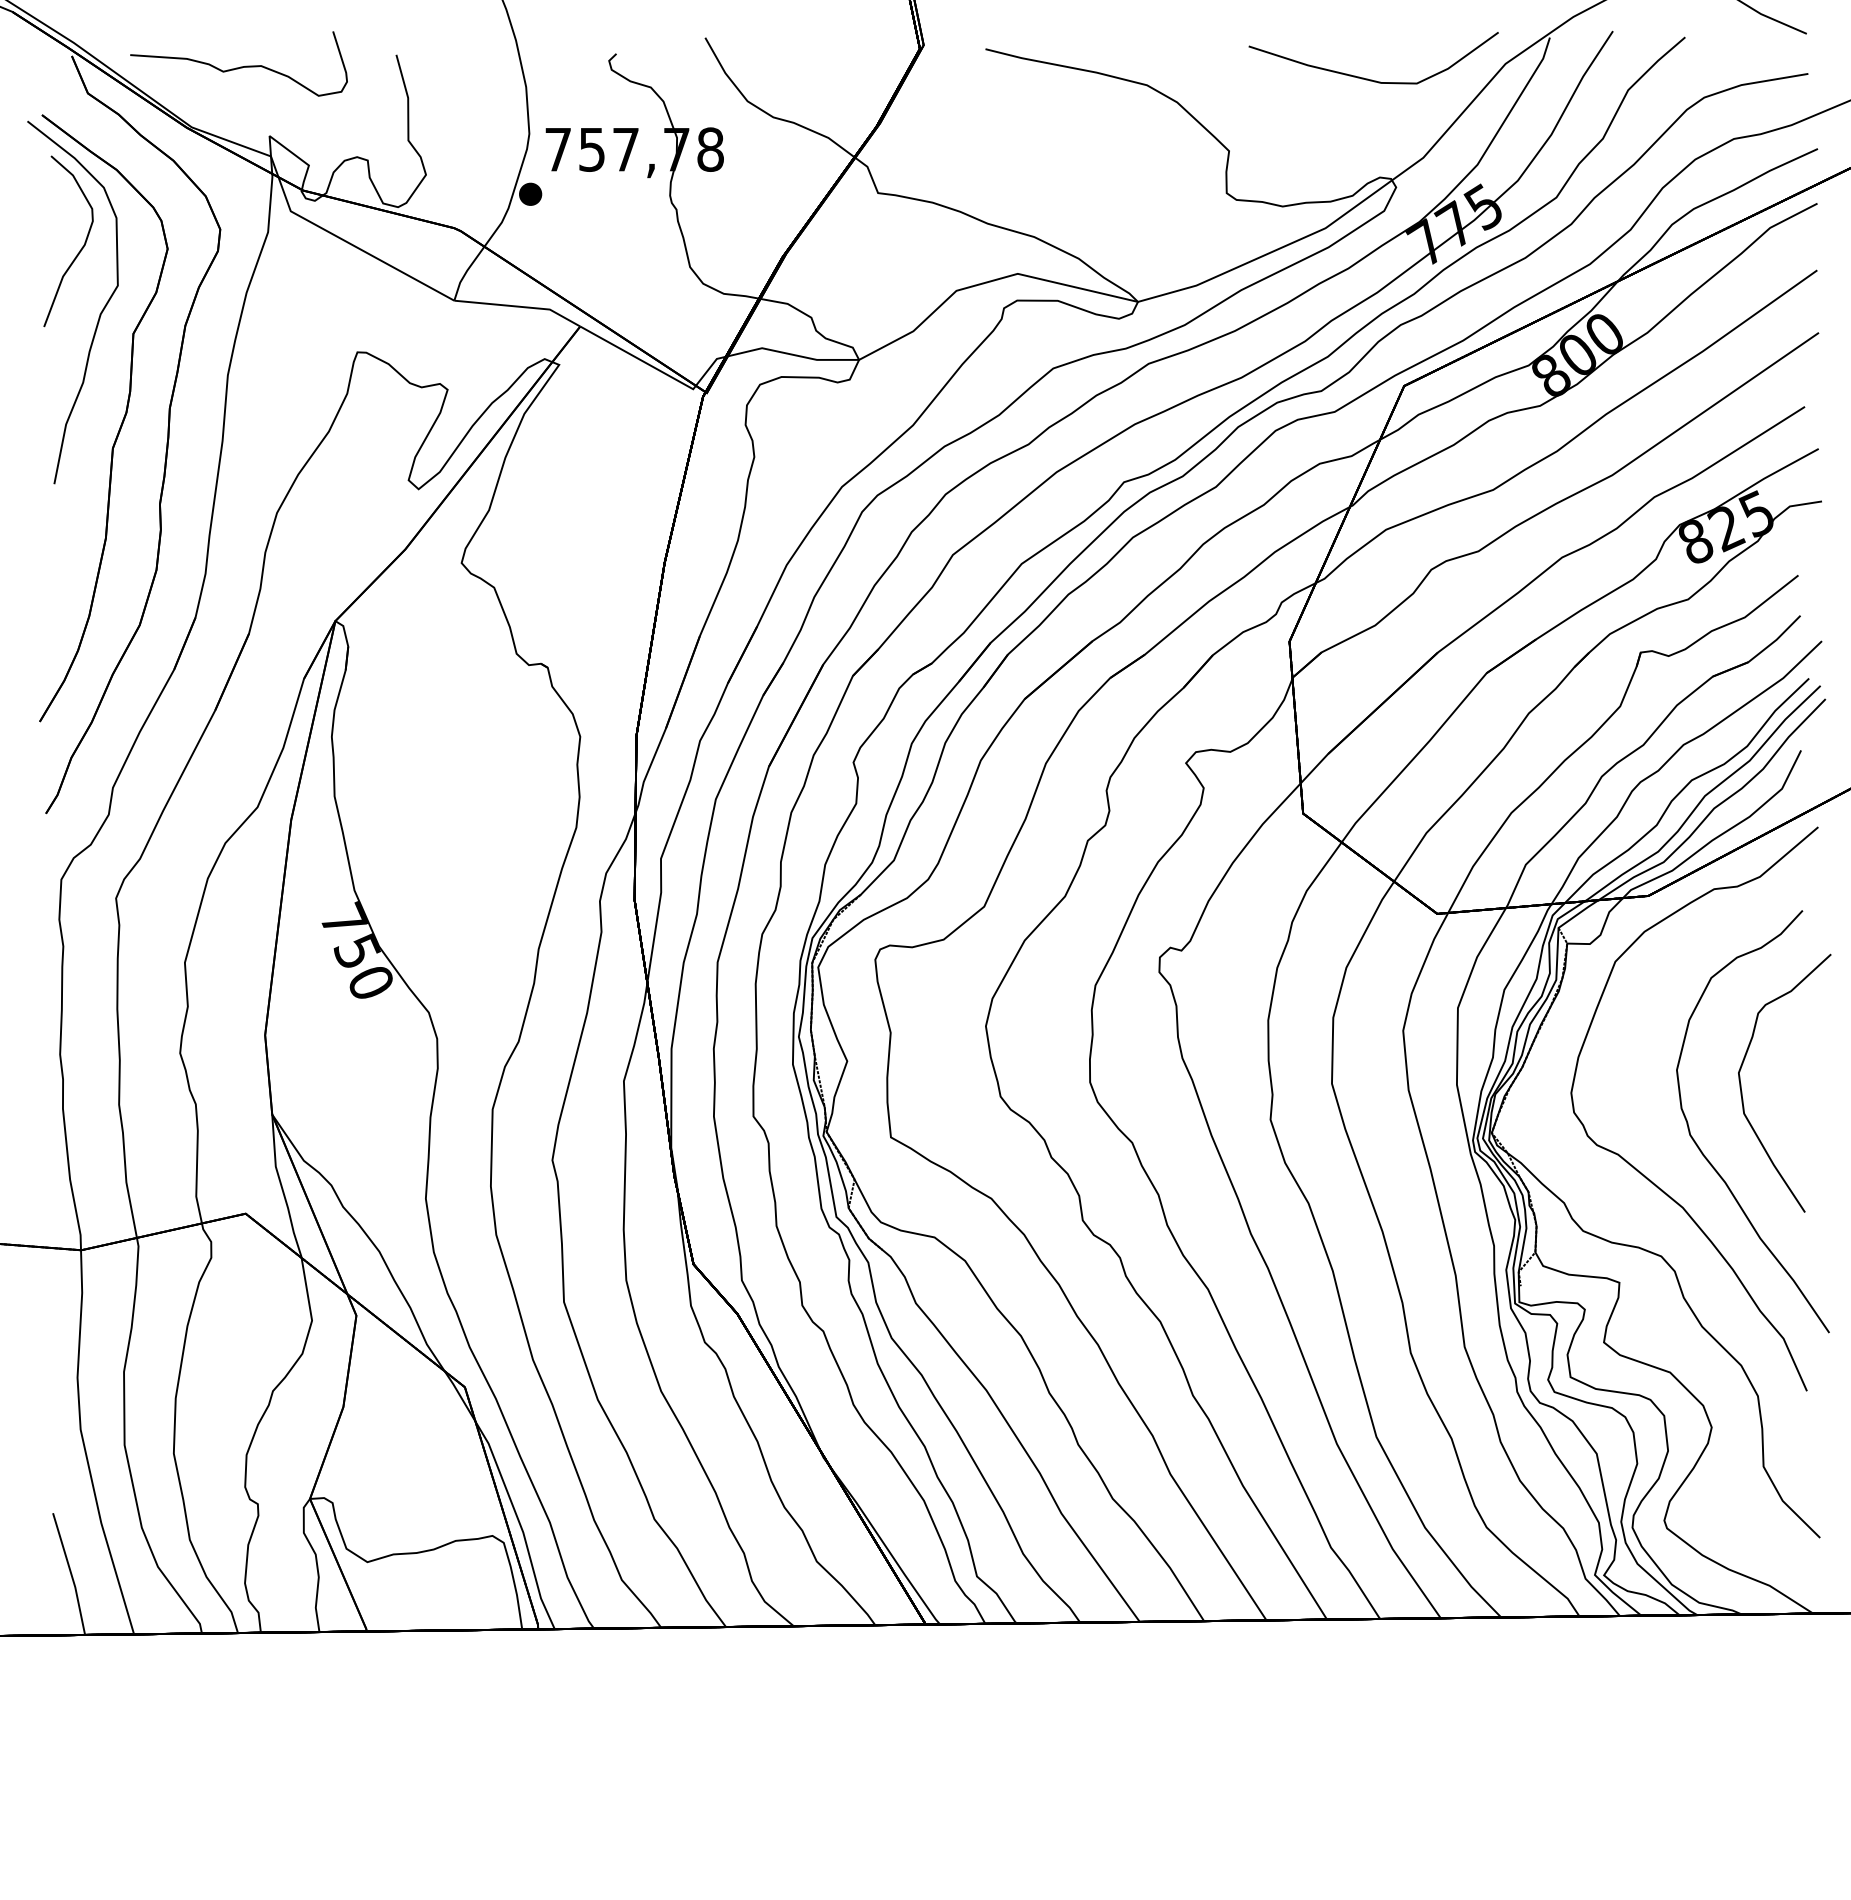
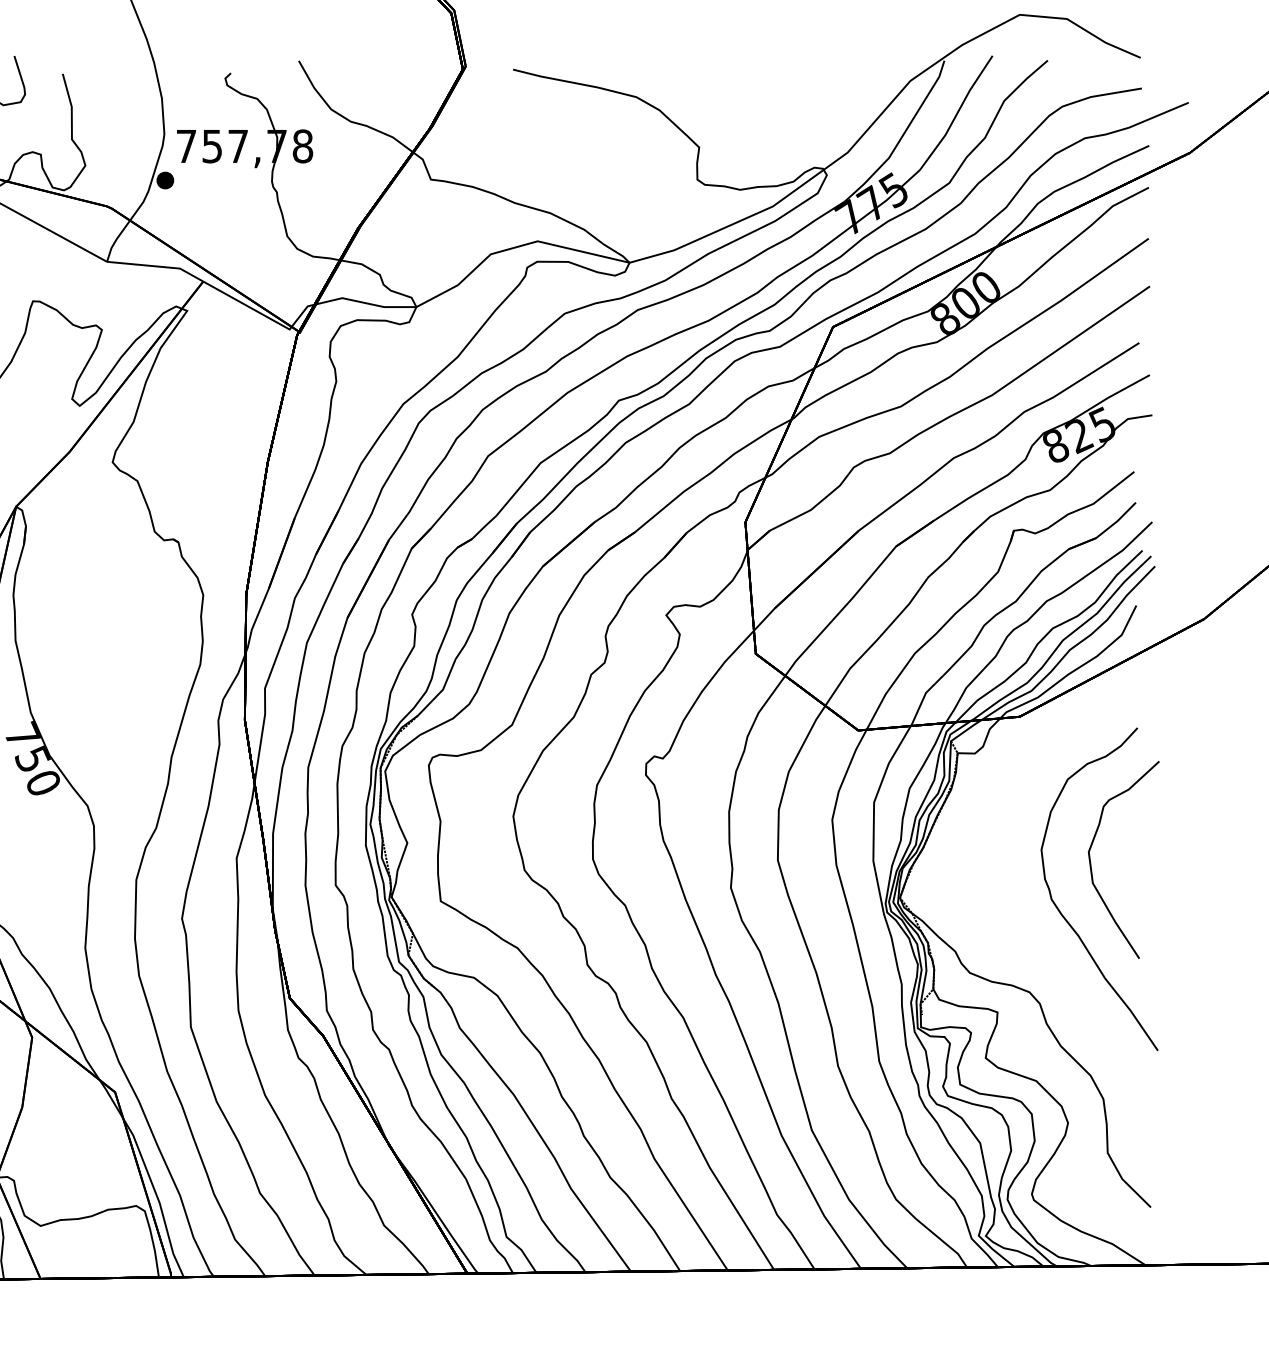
curve: (1368, 78) -> (805, 92), removed
curve: (1639, 1170) -> (1012, 926), removed

